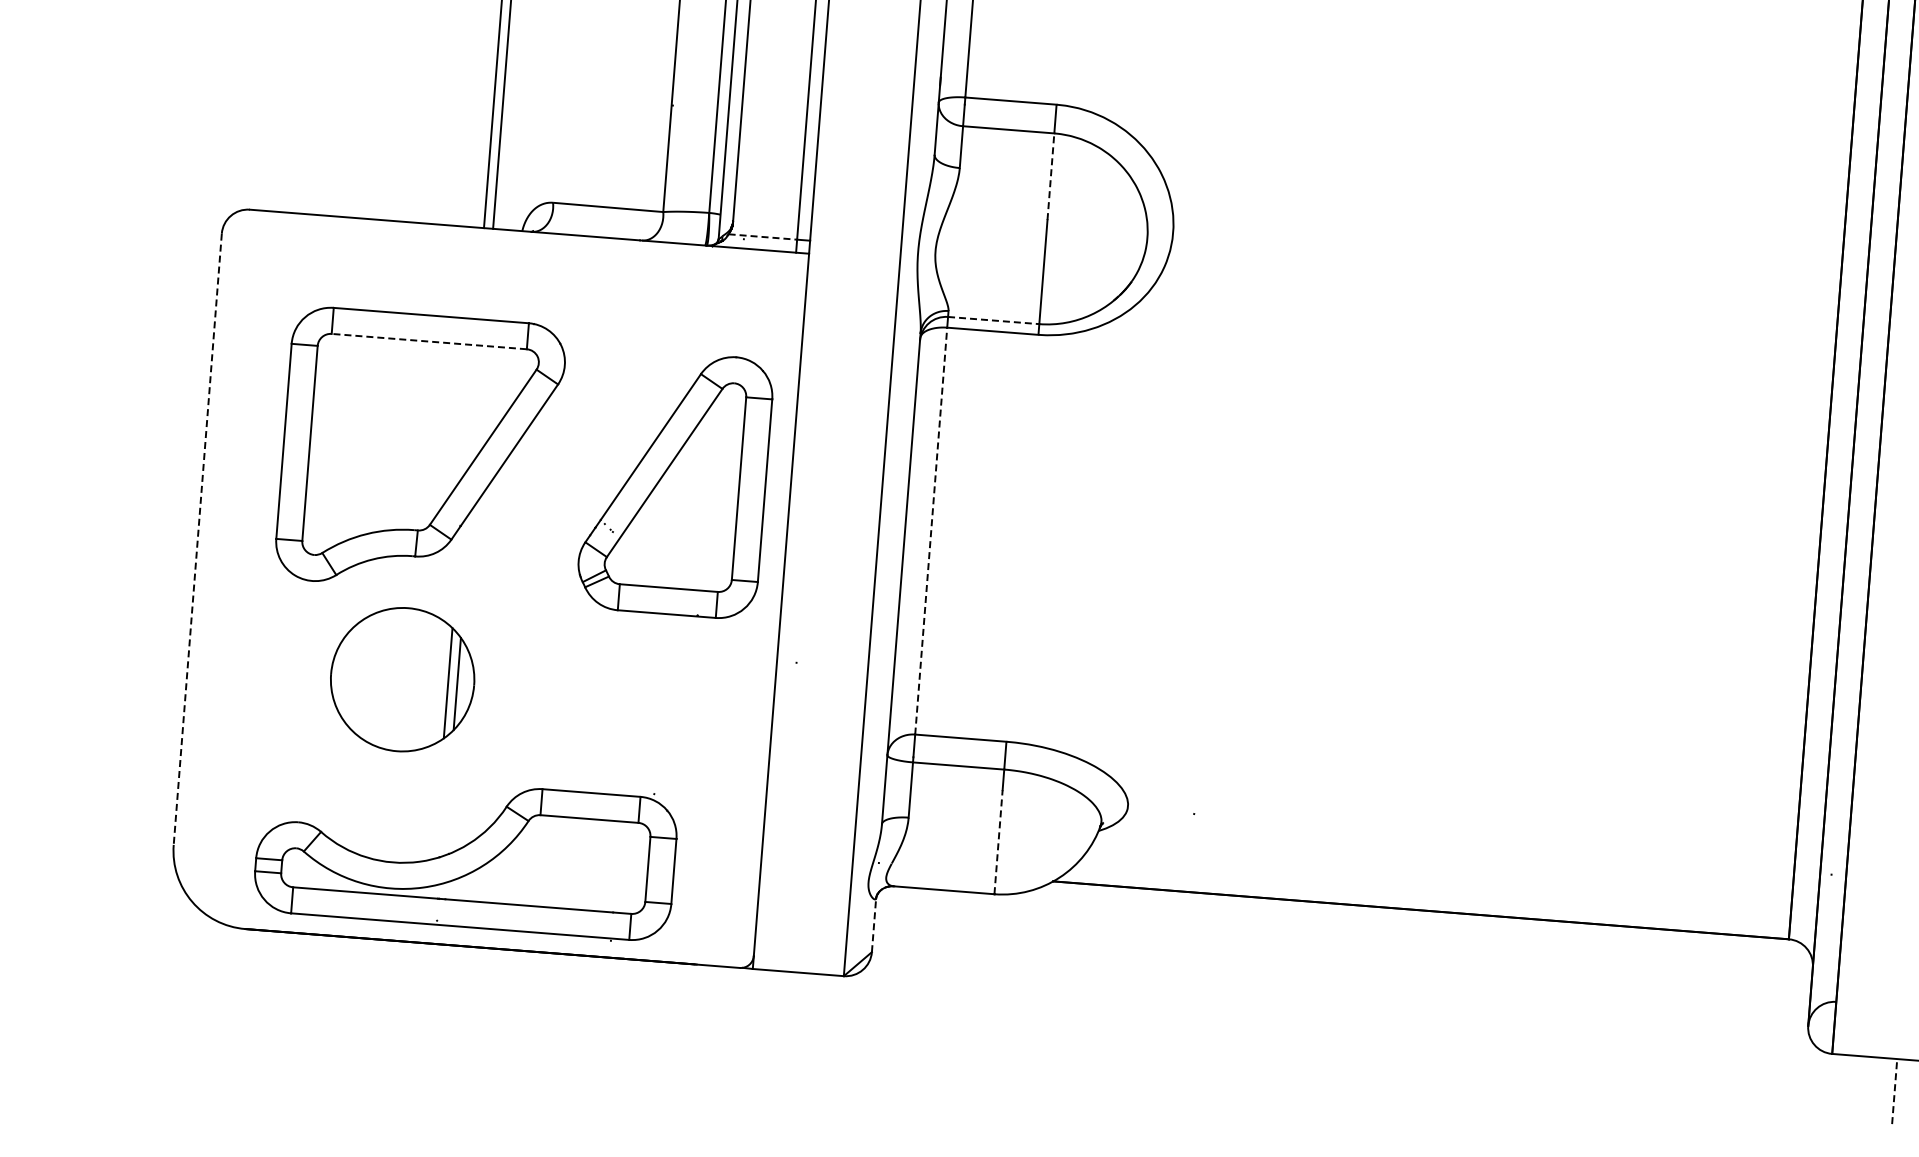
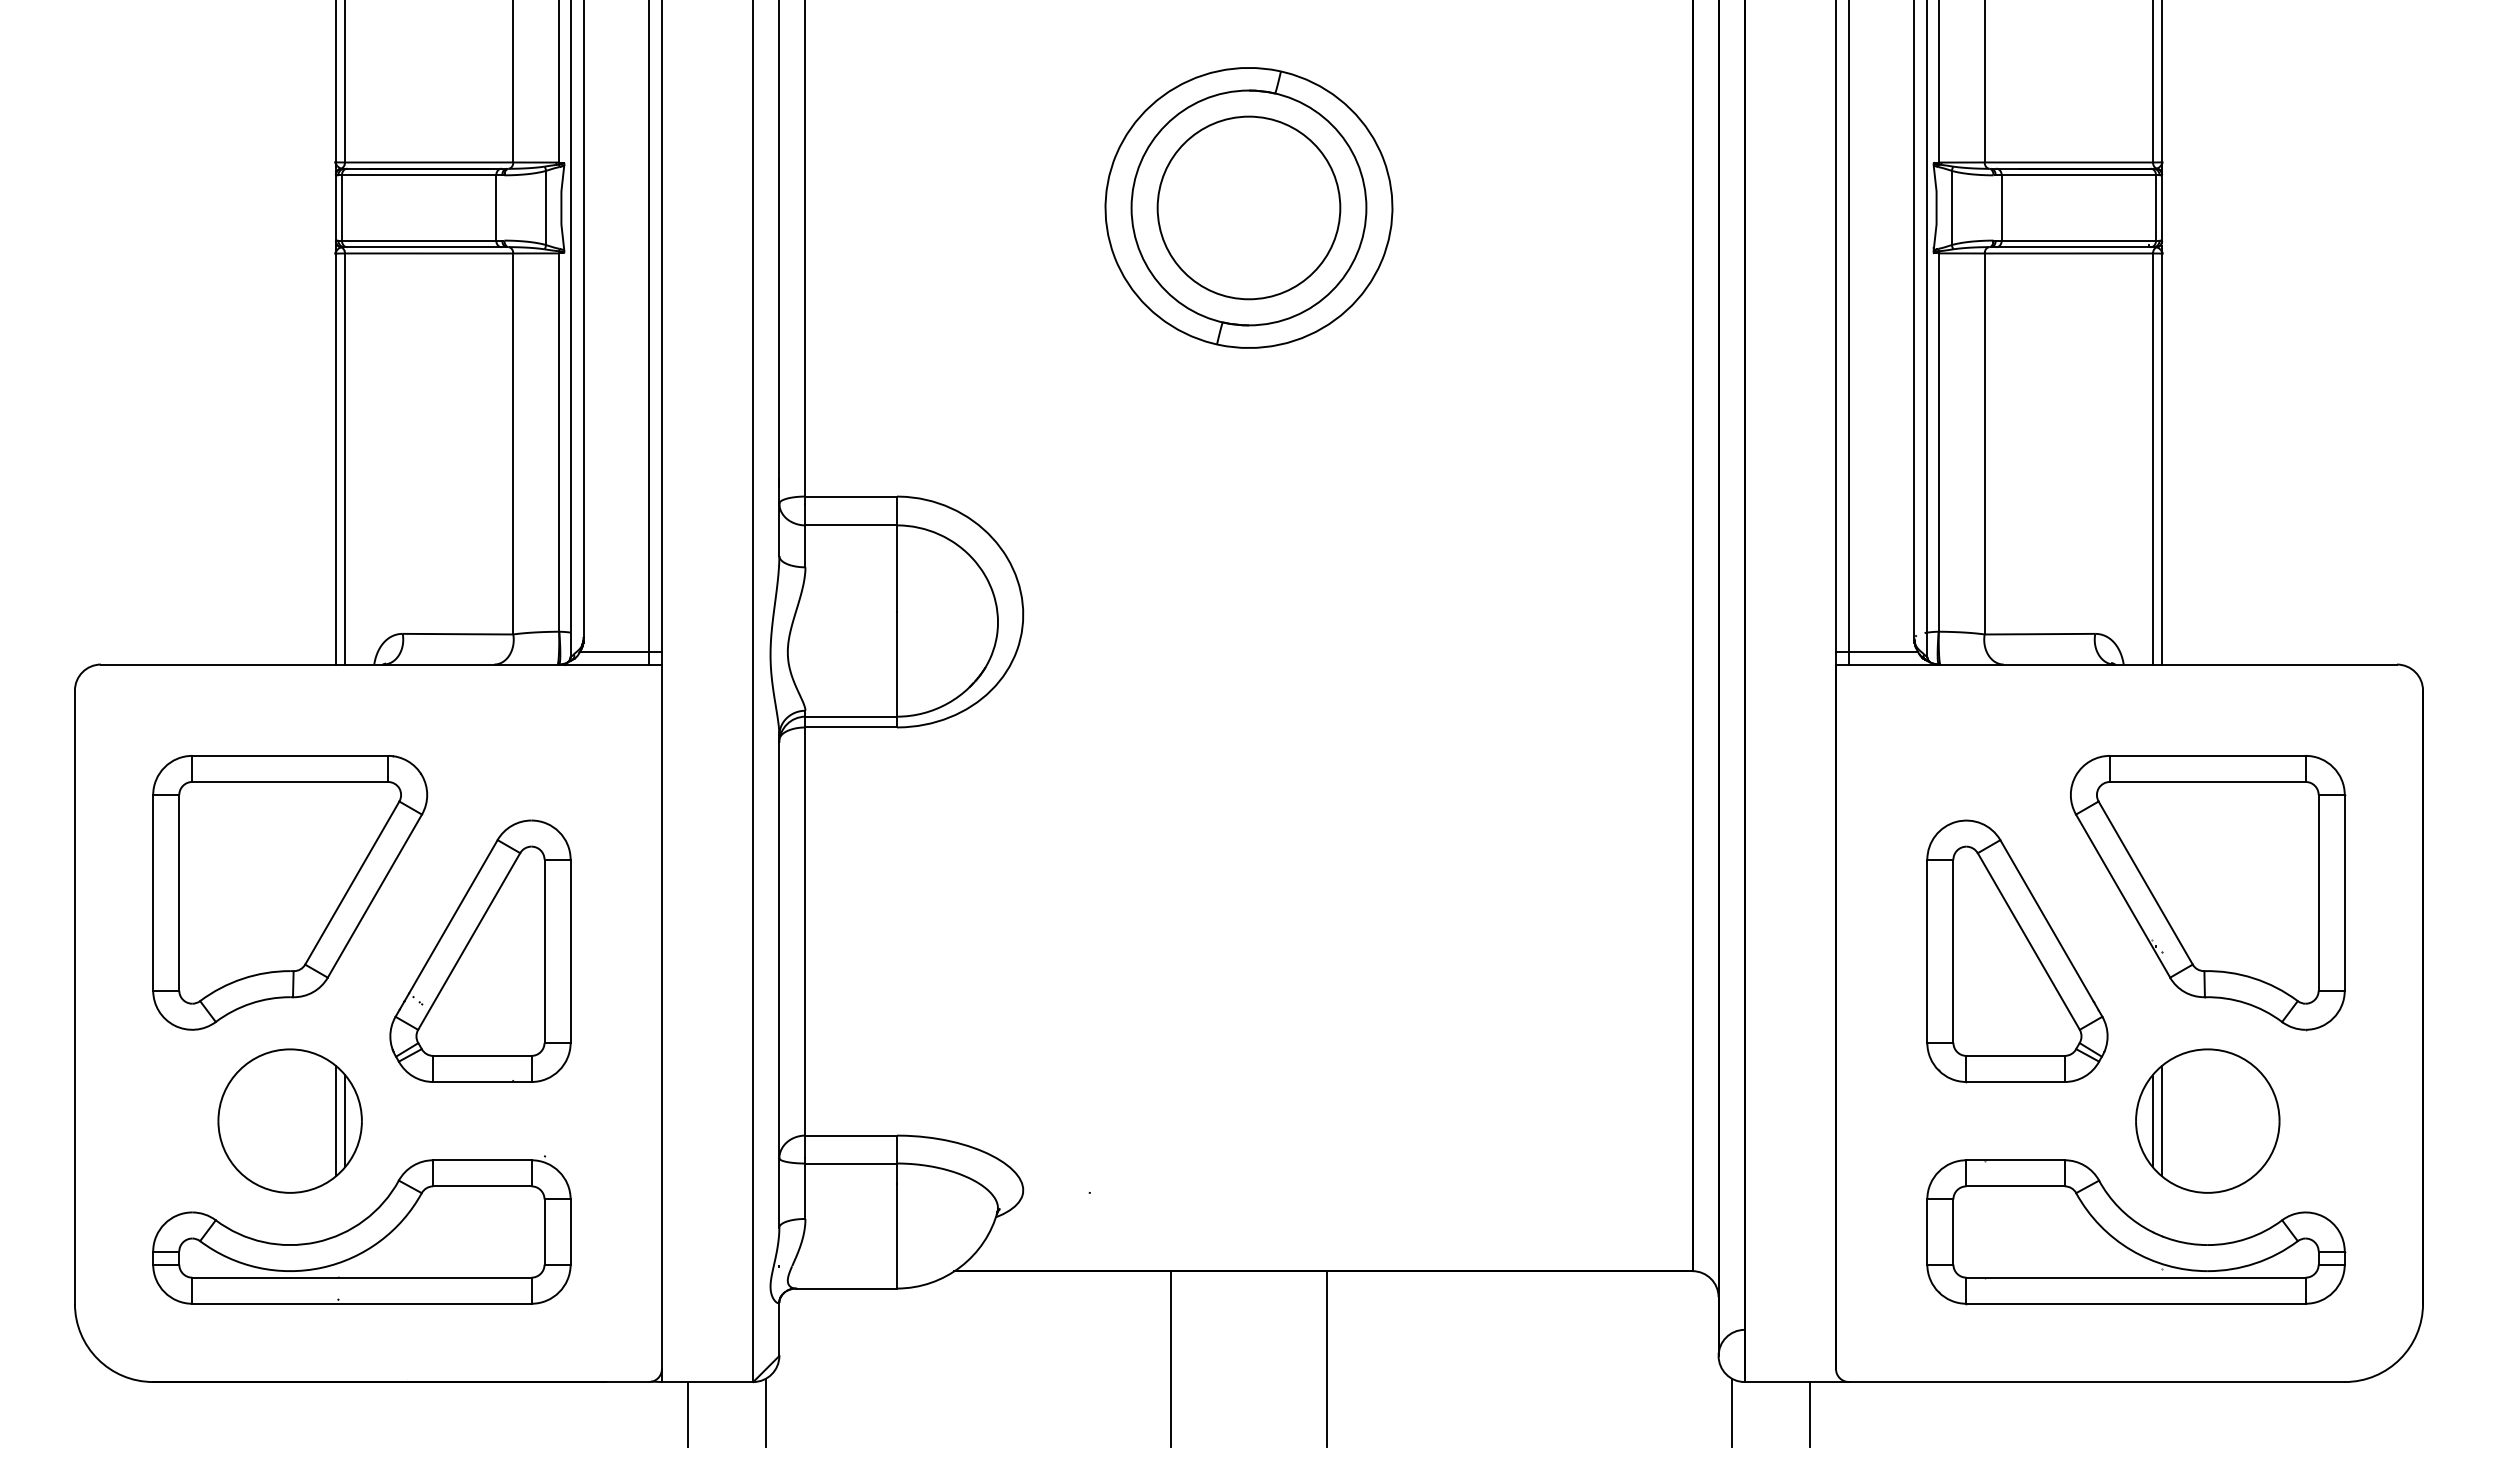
line: (1050, 176) -> (896, 568), dashed -> solid
line: (763, 237) -> (615, 651), dashed -> solid
line: (993, 320) -> (851, 716), dashed -> solid
line: (429, 341) -> (290, 781), dashed -> solid
part: (675, 482) -> (480, 950), moved
line: (931, 531) -> (805, 931), dashed -> solid
line: (197, 539) -> (74, 997), dashed -> solid
line: (998, 841) -> (896, 1235), dashed -> solid
part: (465, 852) -> (361, 1229), moved
line: (874, 924) -> (779, 1328), dashed -> solid
line: (1261, 986) -> (1170, 1359), added
line: (1418, 998) -> (1327, 1359), added
line: (776, 1003) -> (688, 1414), added
line: (854, 1007) -> (766, 1412), added
line: (1816, 1083) -> (1731, 1412), added
line: (1894, 1091) -> (1809, 1414), dashed -> solid

